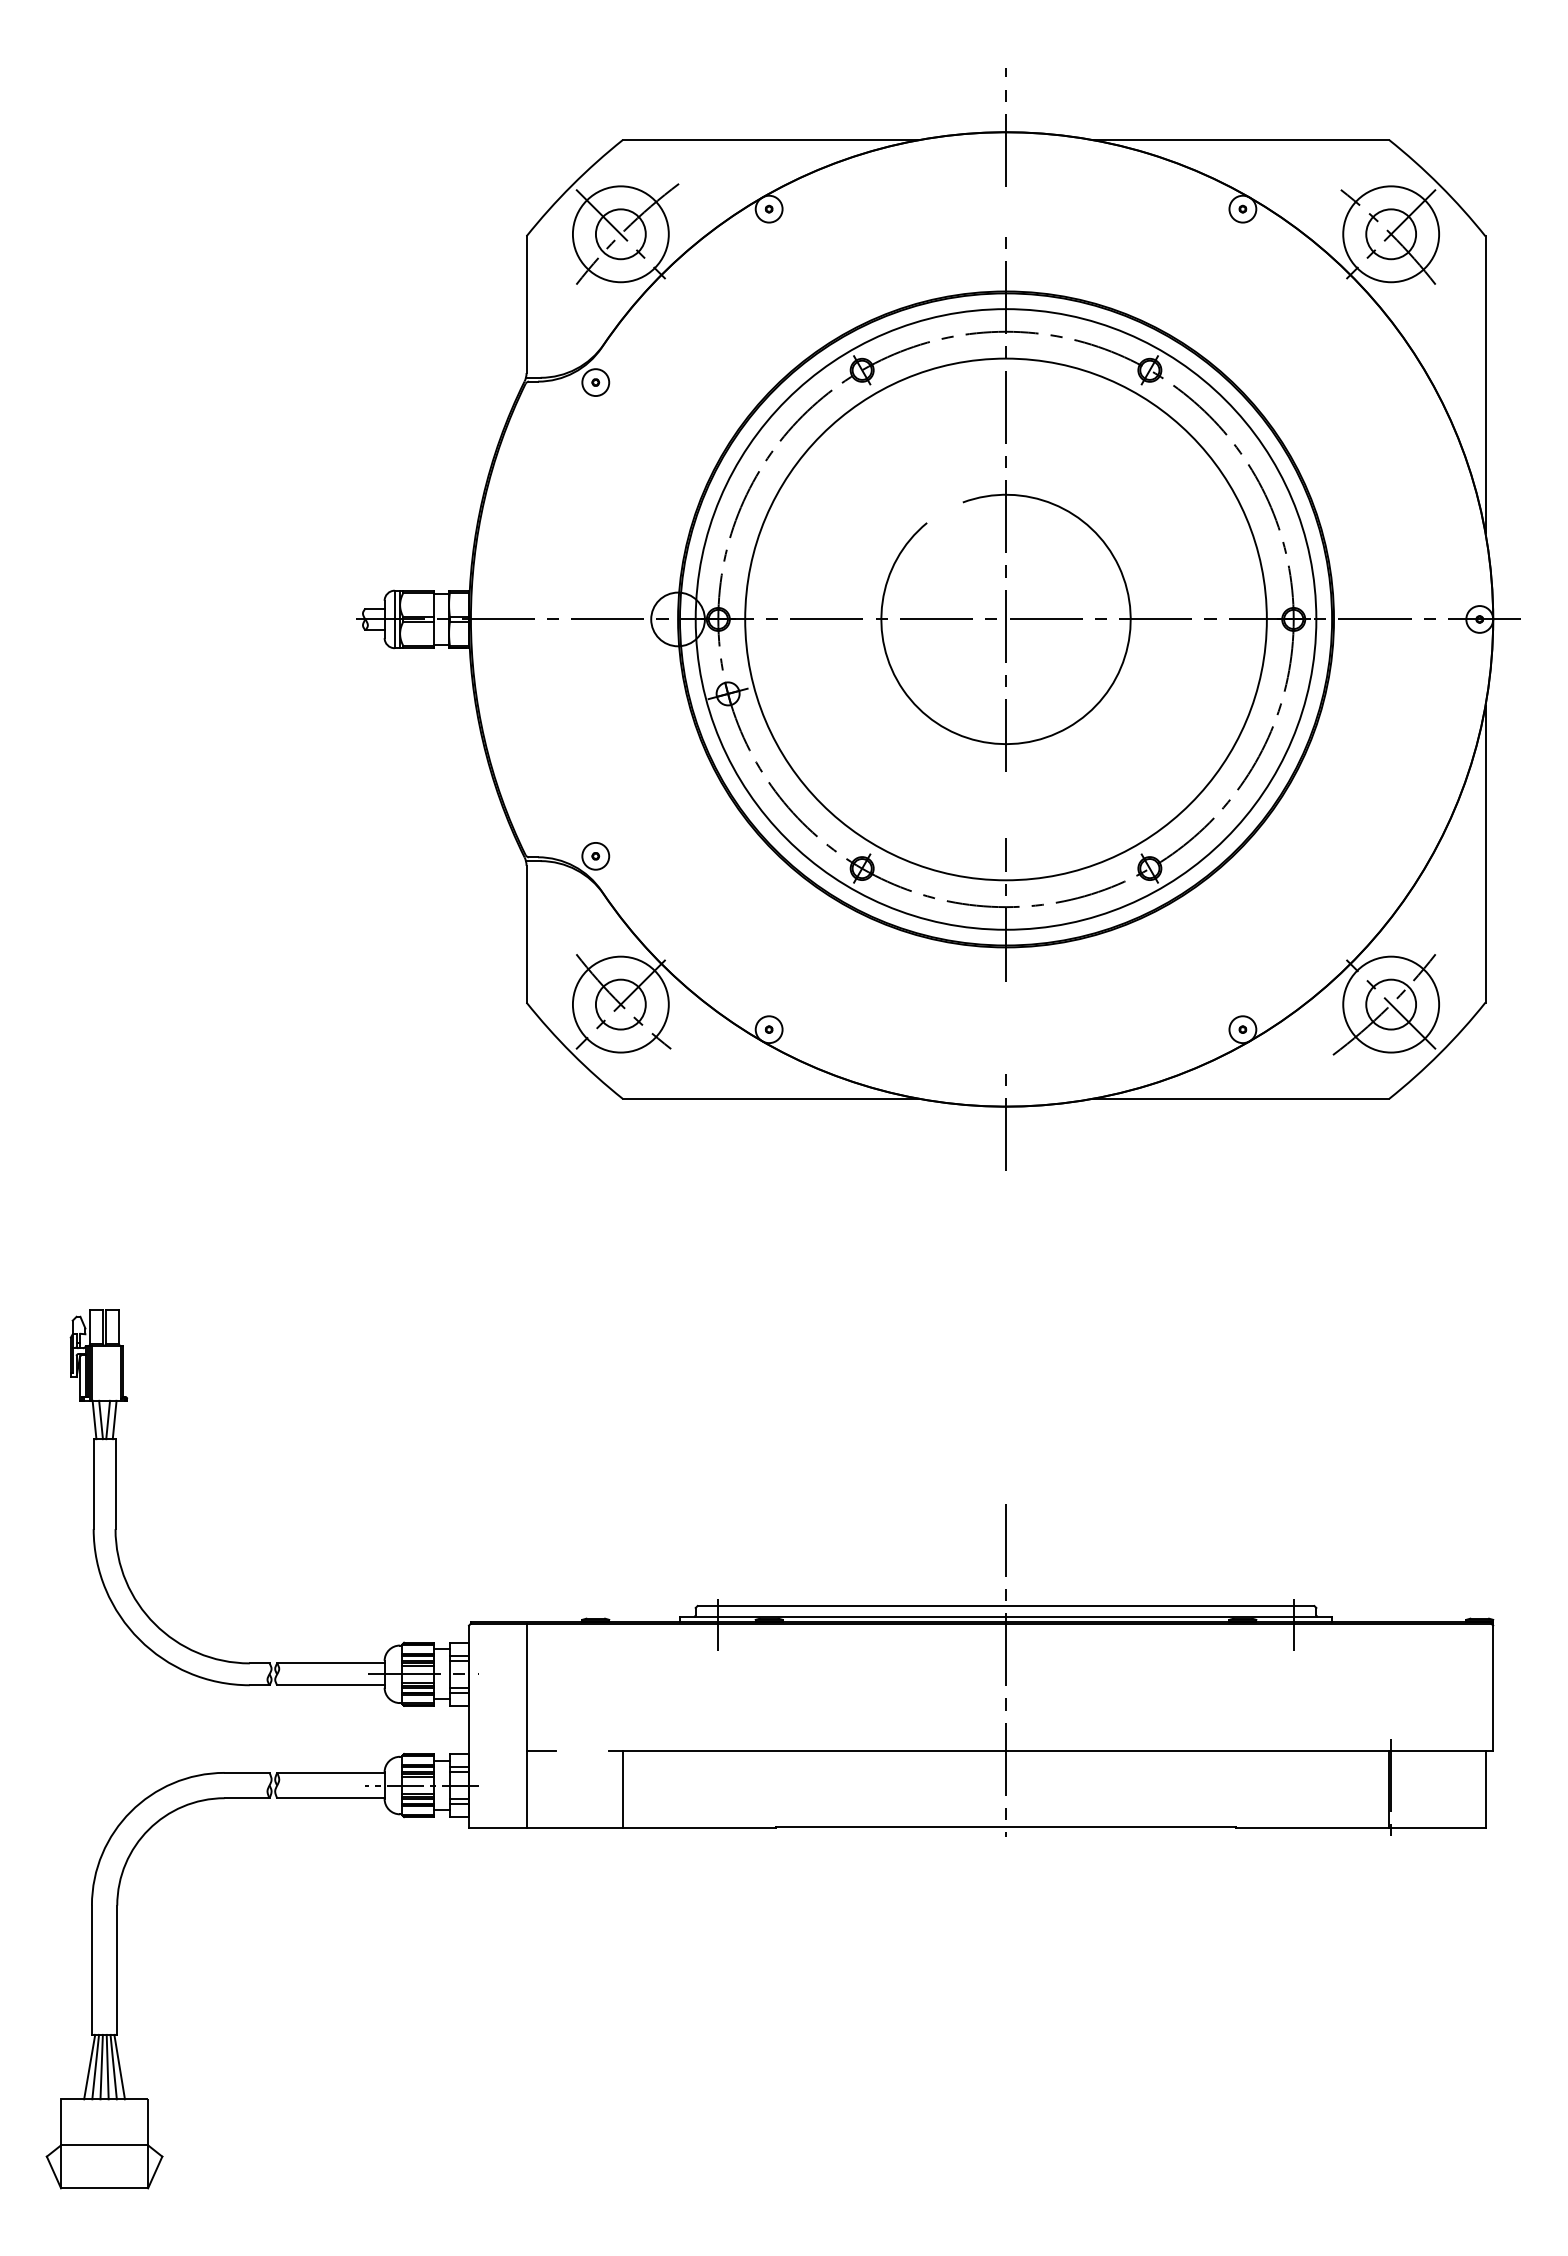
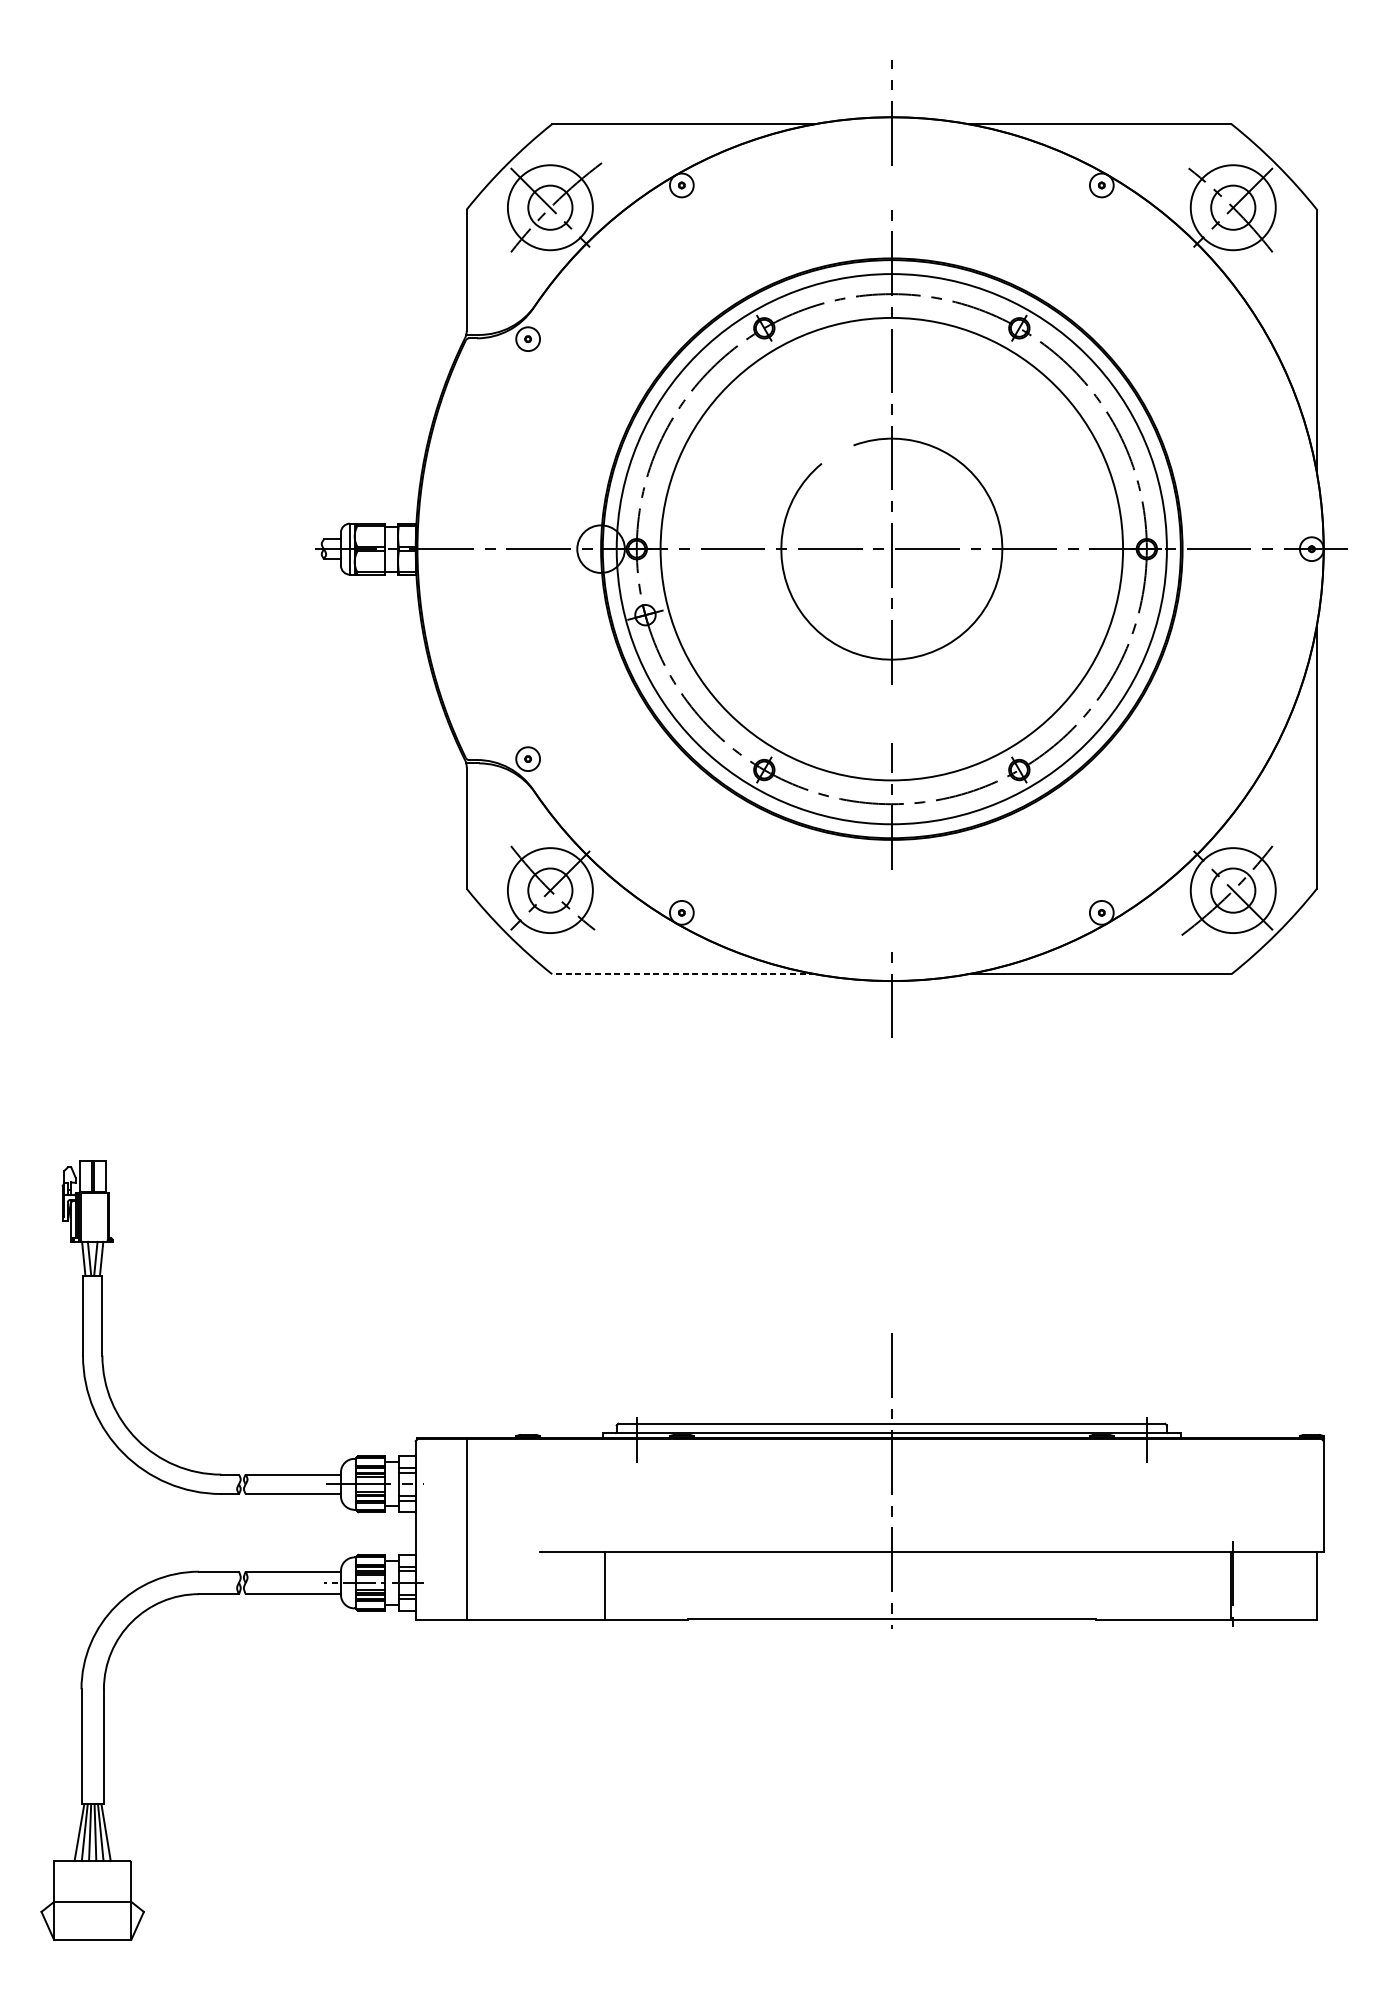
line: (771, 1098) -> (683, 973), solid -> dashed
line: (541, 1751) -> (480, 1552), removed
line: (622, 1789) -> (605, 1586), moved

